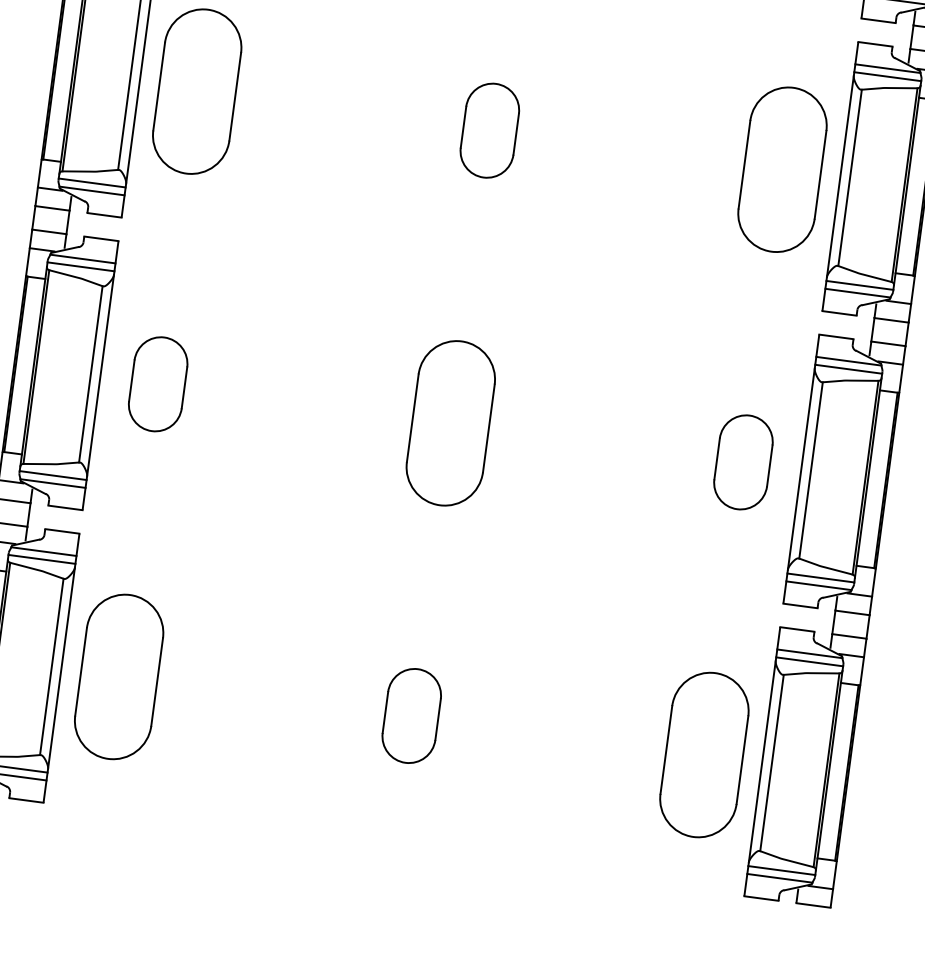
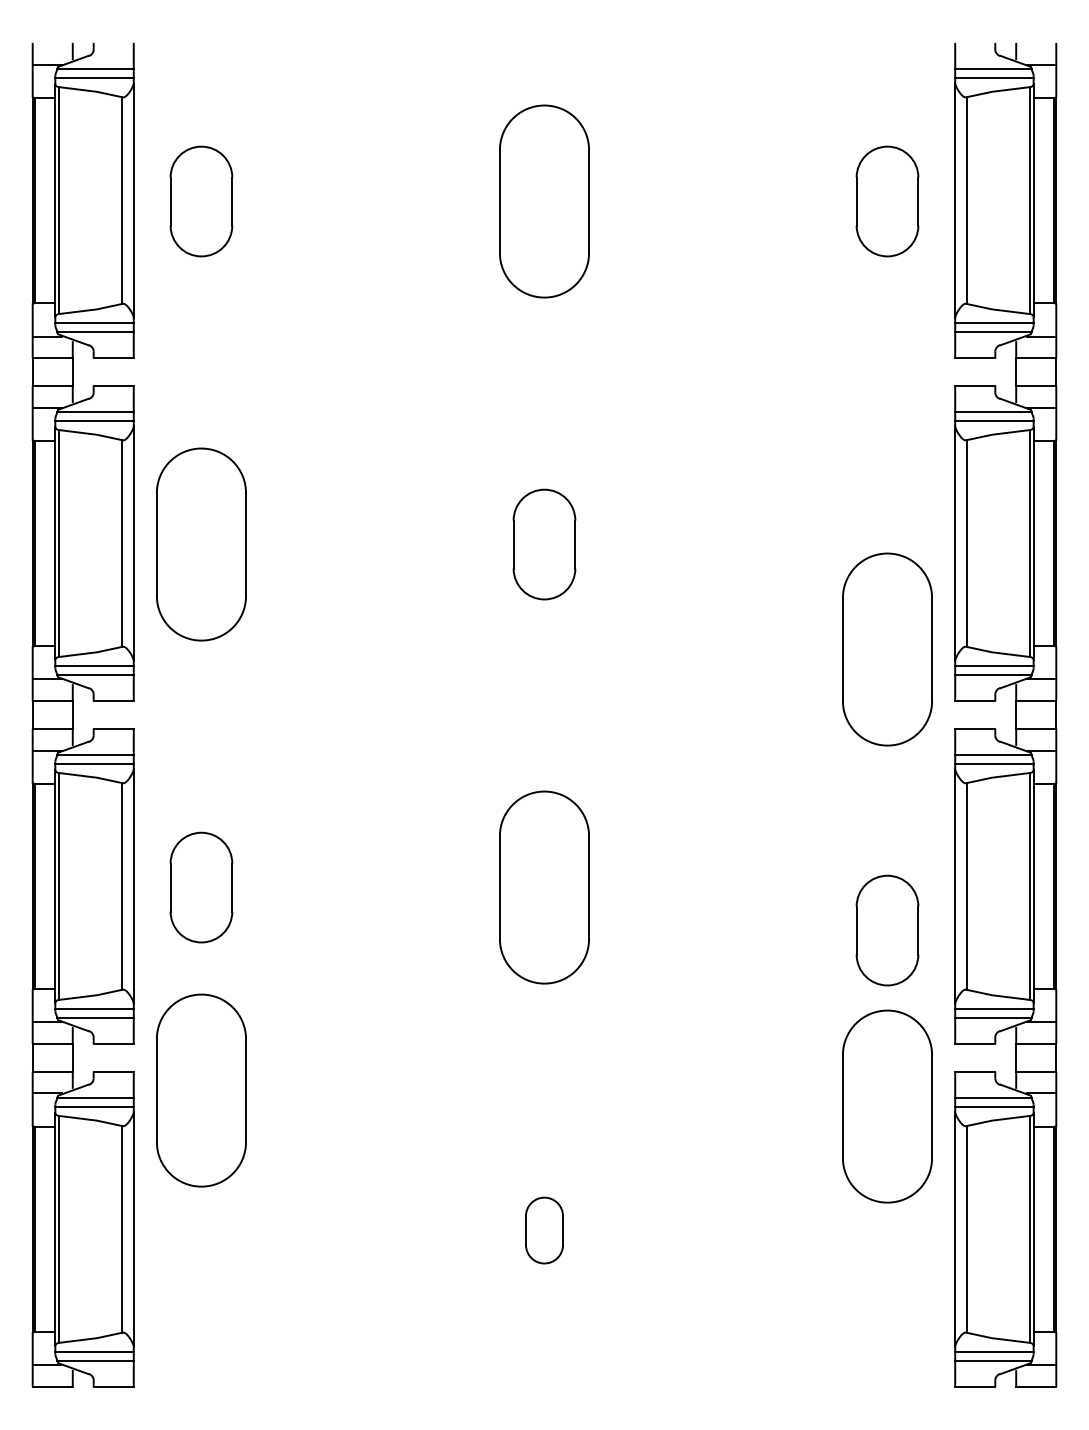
part: (782, 169) -> (887, 649), moved
part: (743, 462) -> (887, 930), moved
part: (119, 676) -> (201, 1090), moved
part: (411, 715) -> (544, 1230), size x0.6
part: (704, 754) -> (887, 1106), moved

